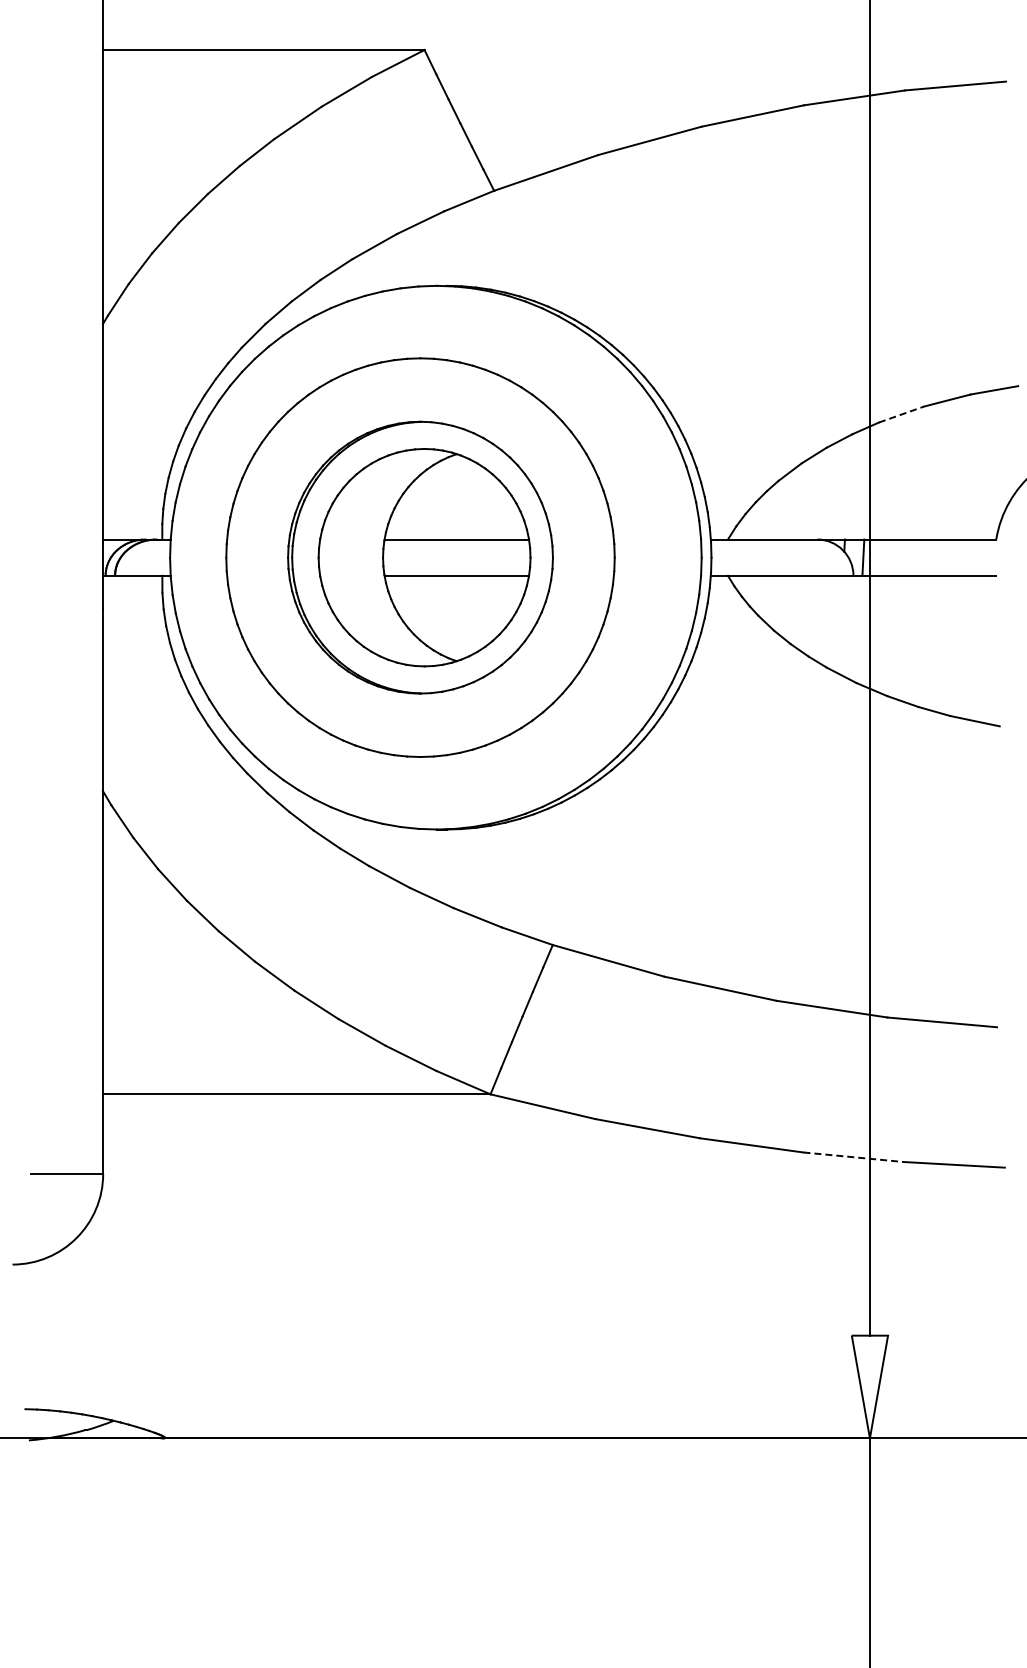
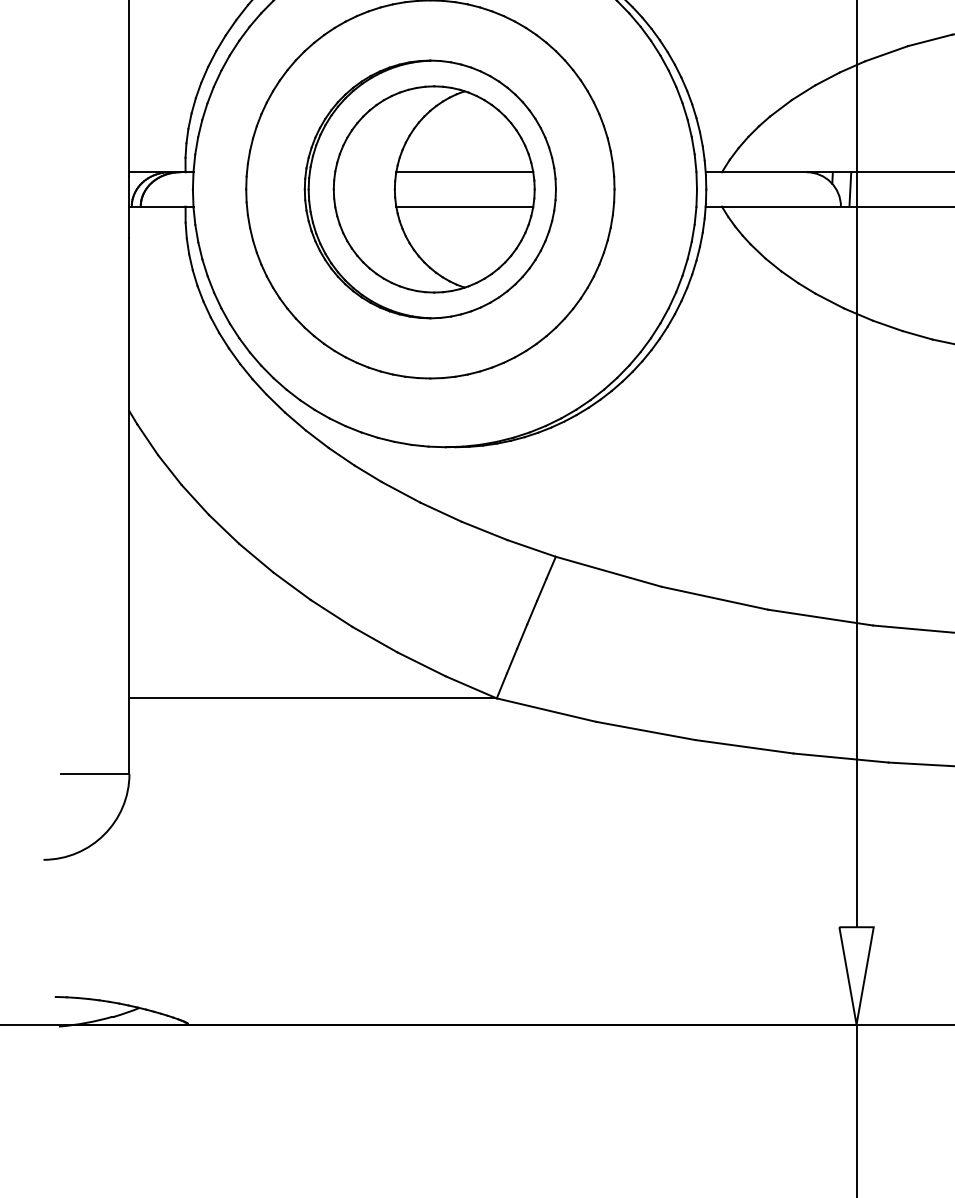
line: (901, 414) -> (886, 53), dashed -> solid
line: (854, 1157) -> (841, 758), dashed -> solid

